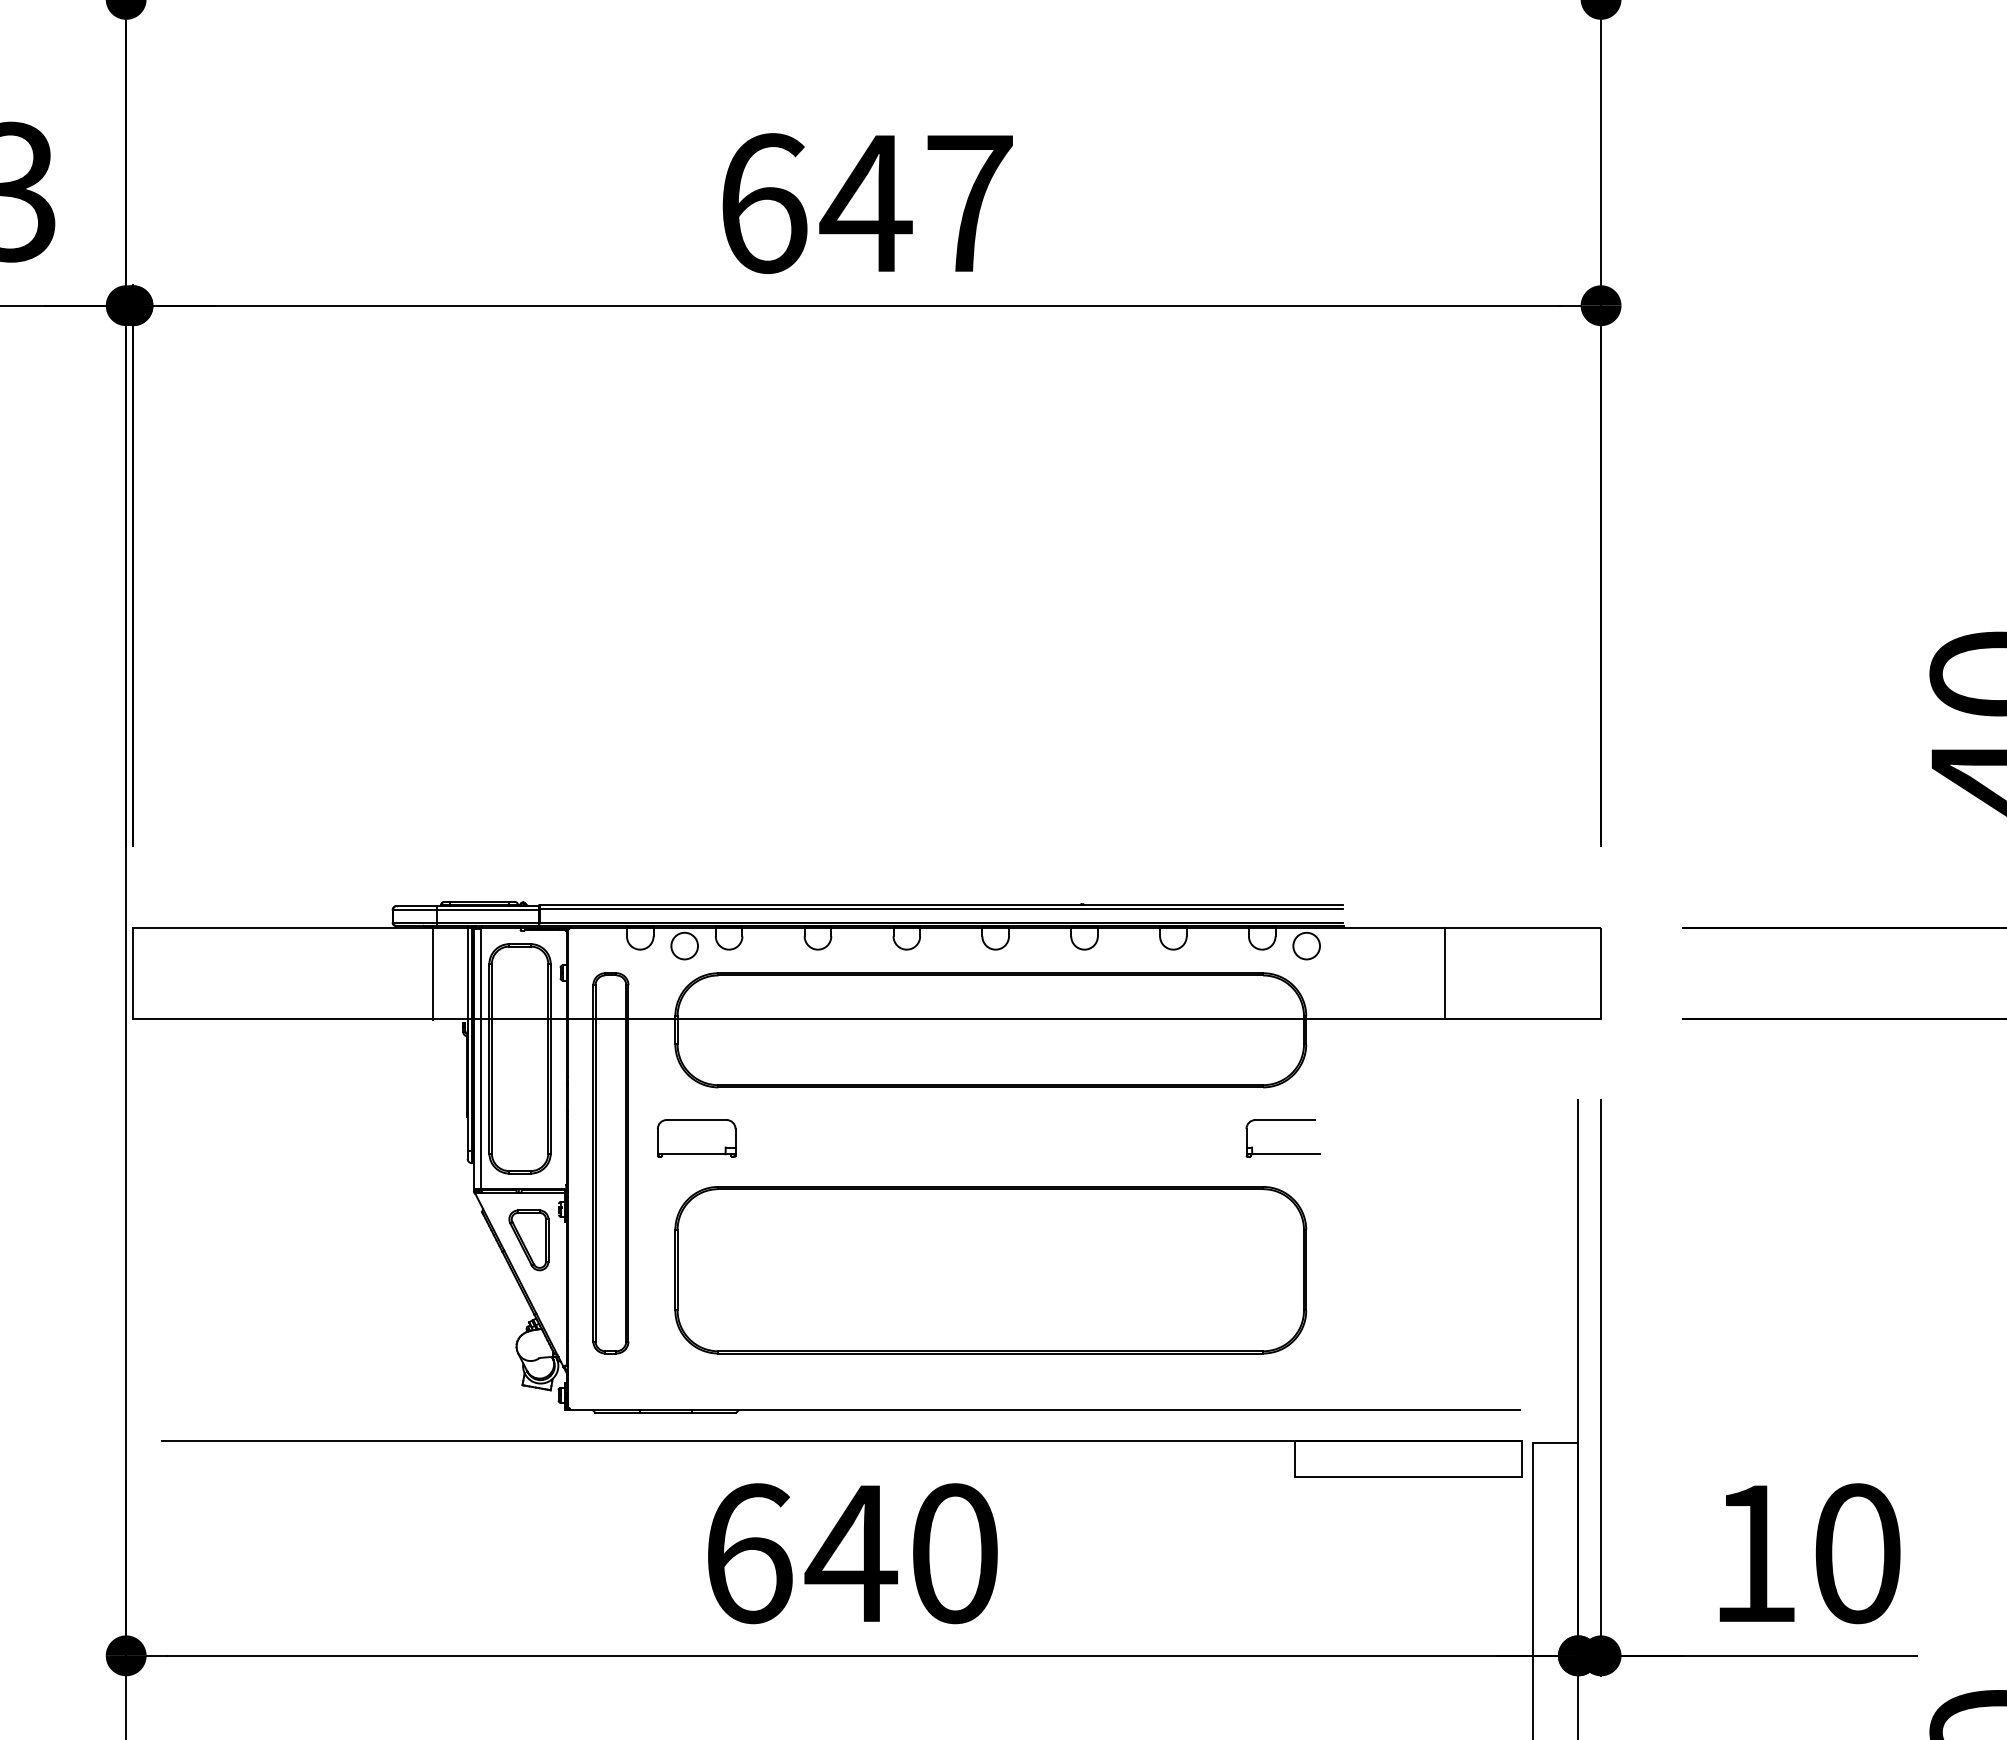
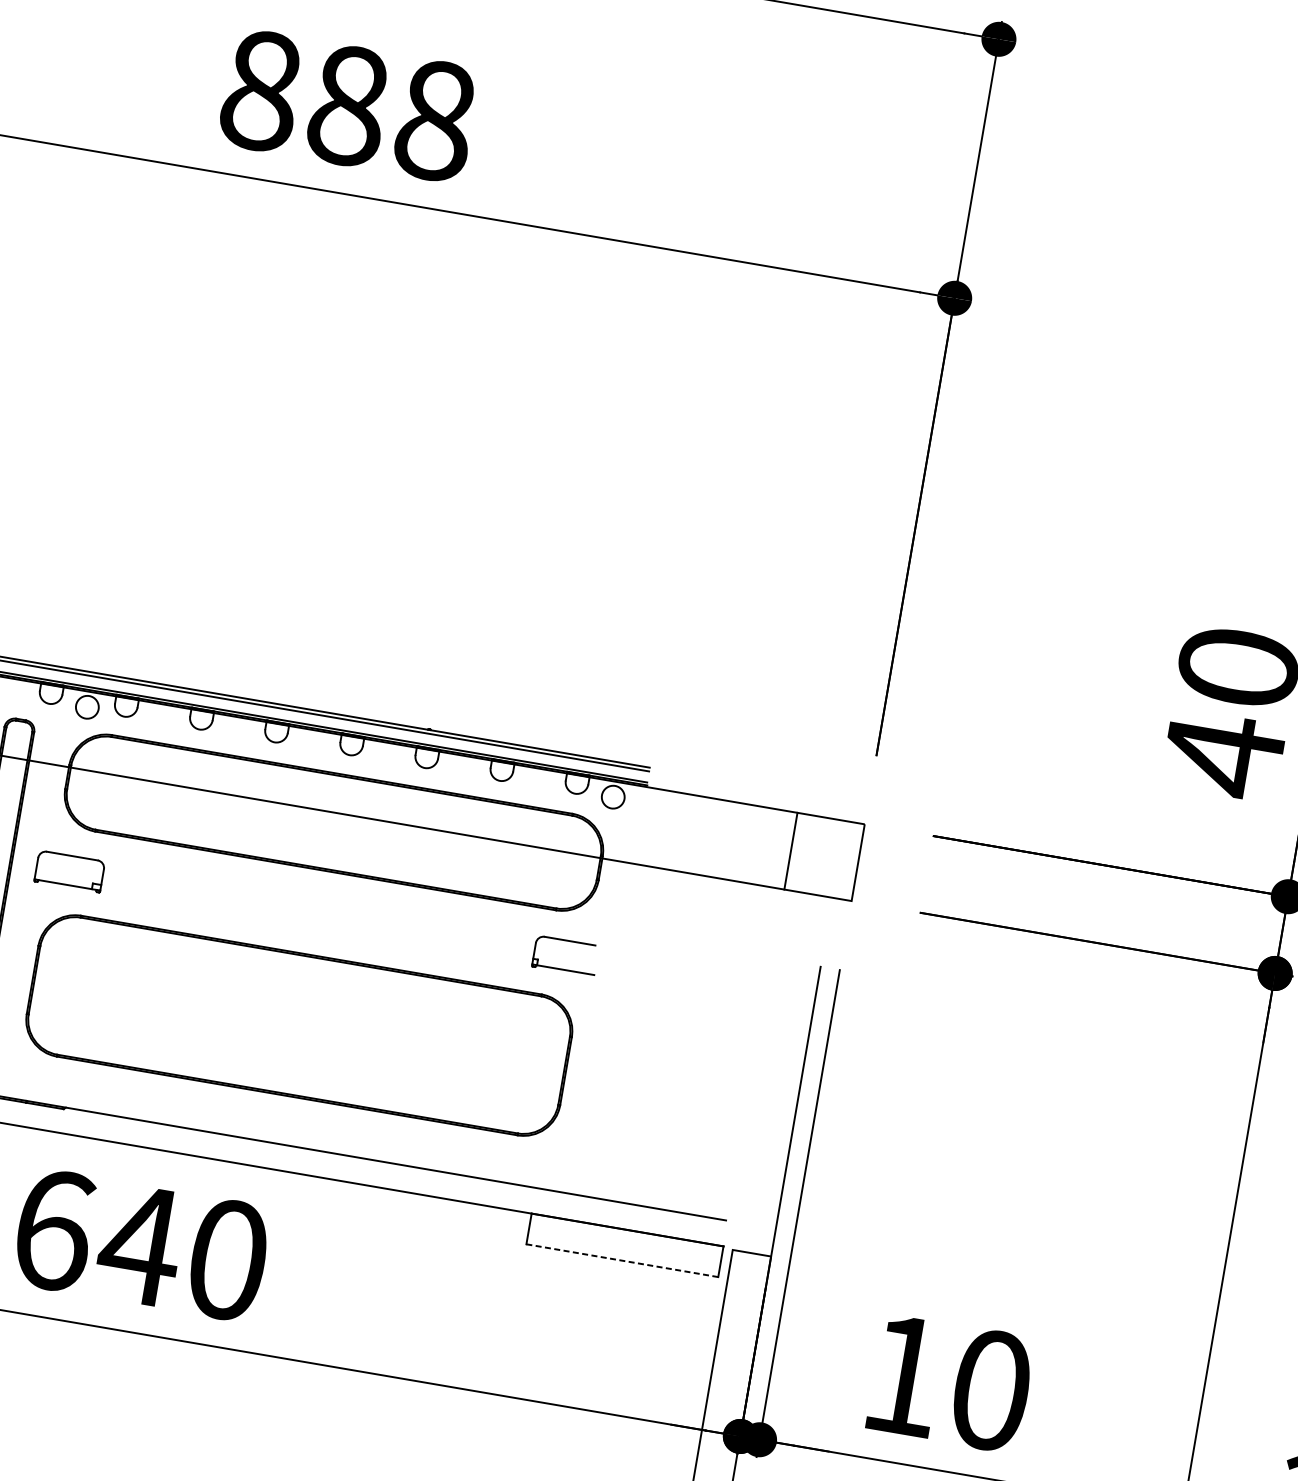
text: (867, 203) -> (349, 105), 647 -> 888
line: (1444, 972) -> (791, 850), moved
line: (1407, 1477) -> (621, 1261), solid -> dashed

